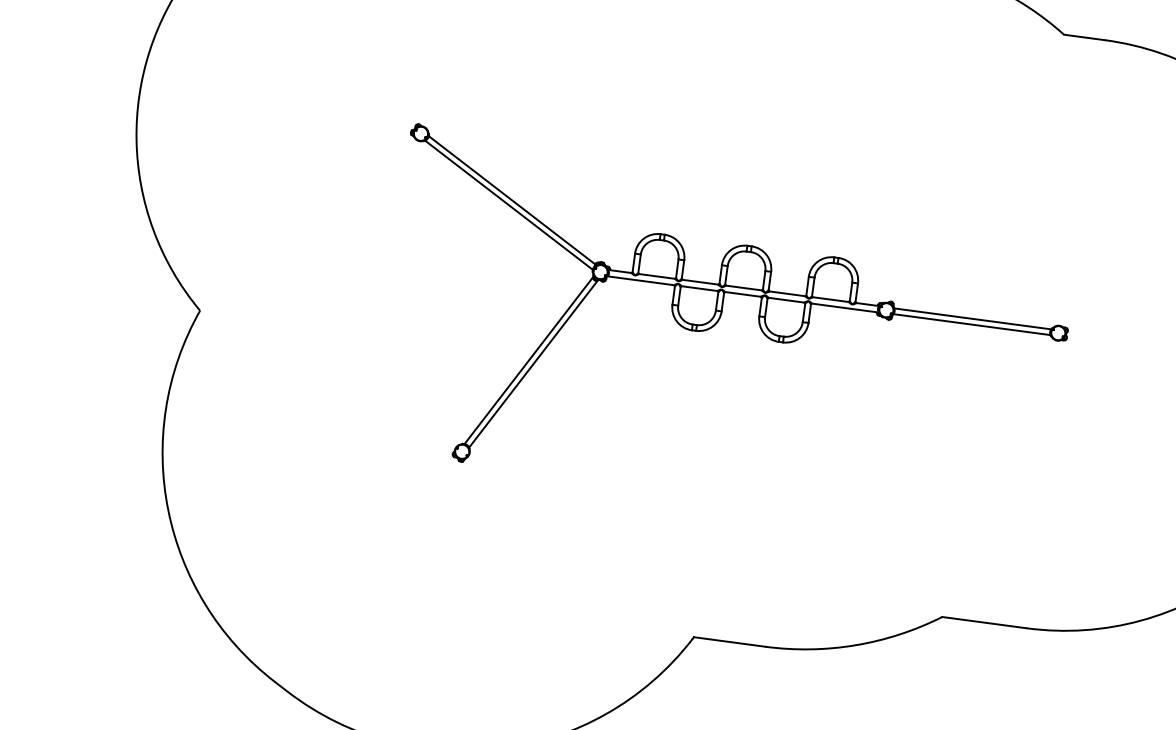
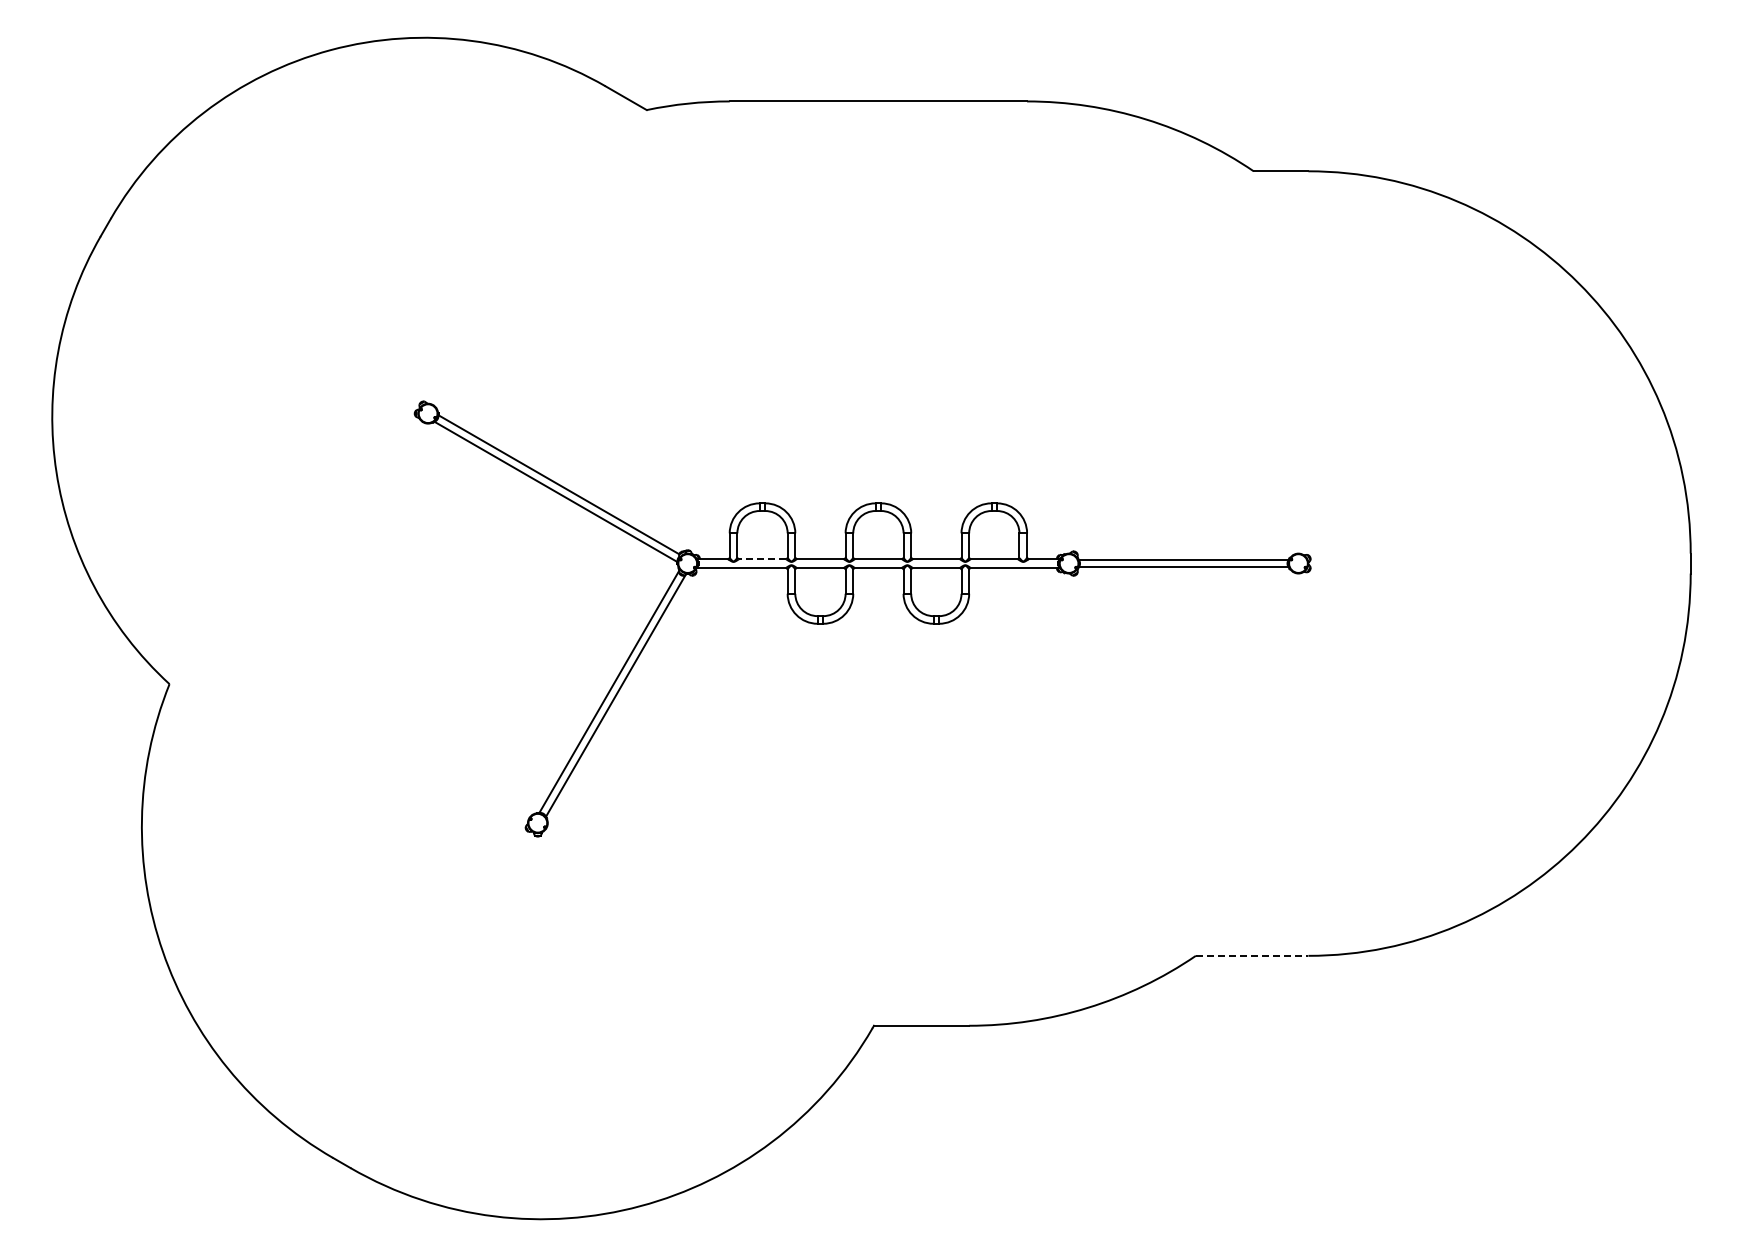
line: (657, 276) -> (762, 559), solid -> dashed
line: (984, 622) -> (1252, 955), solid -> dashed

